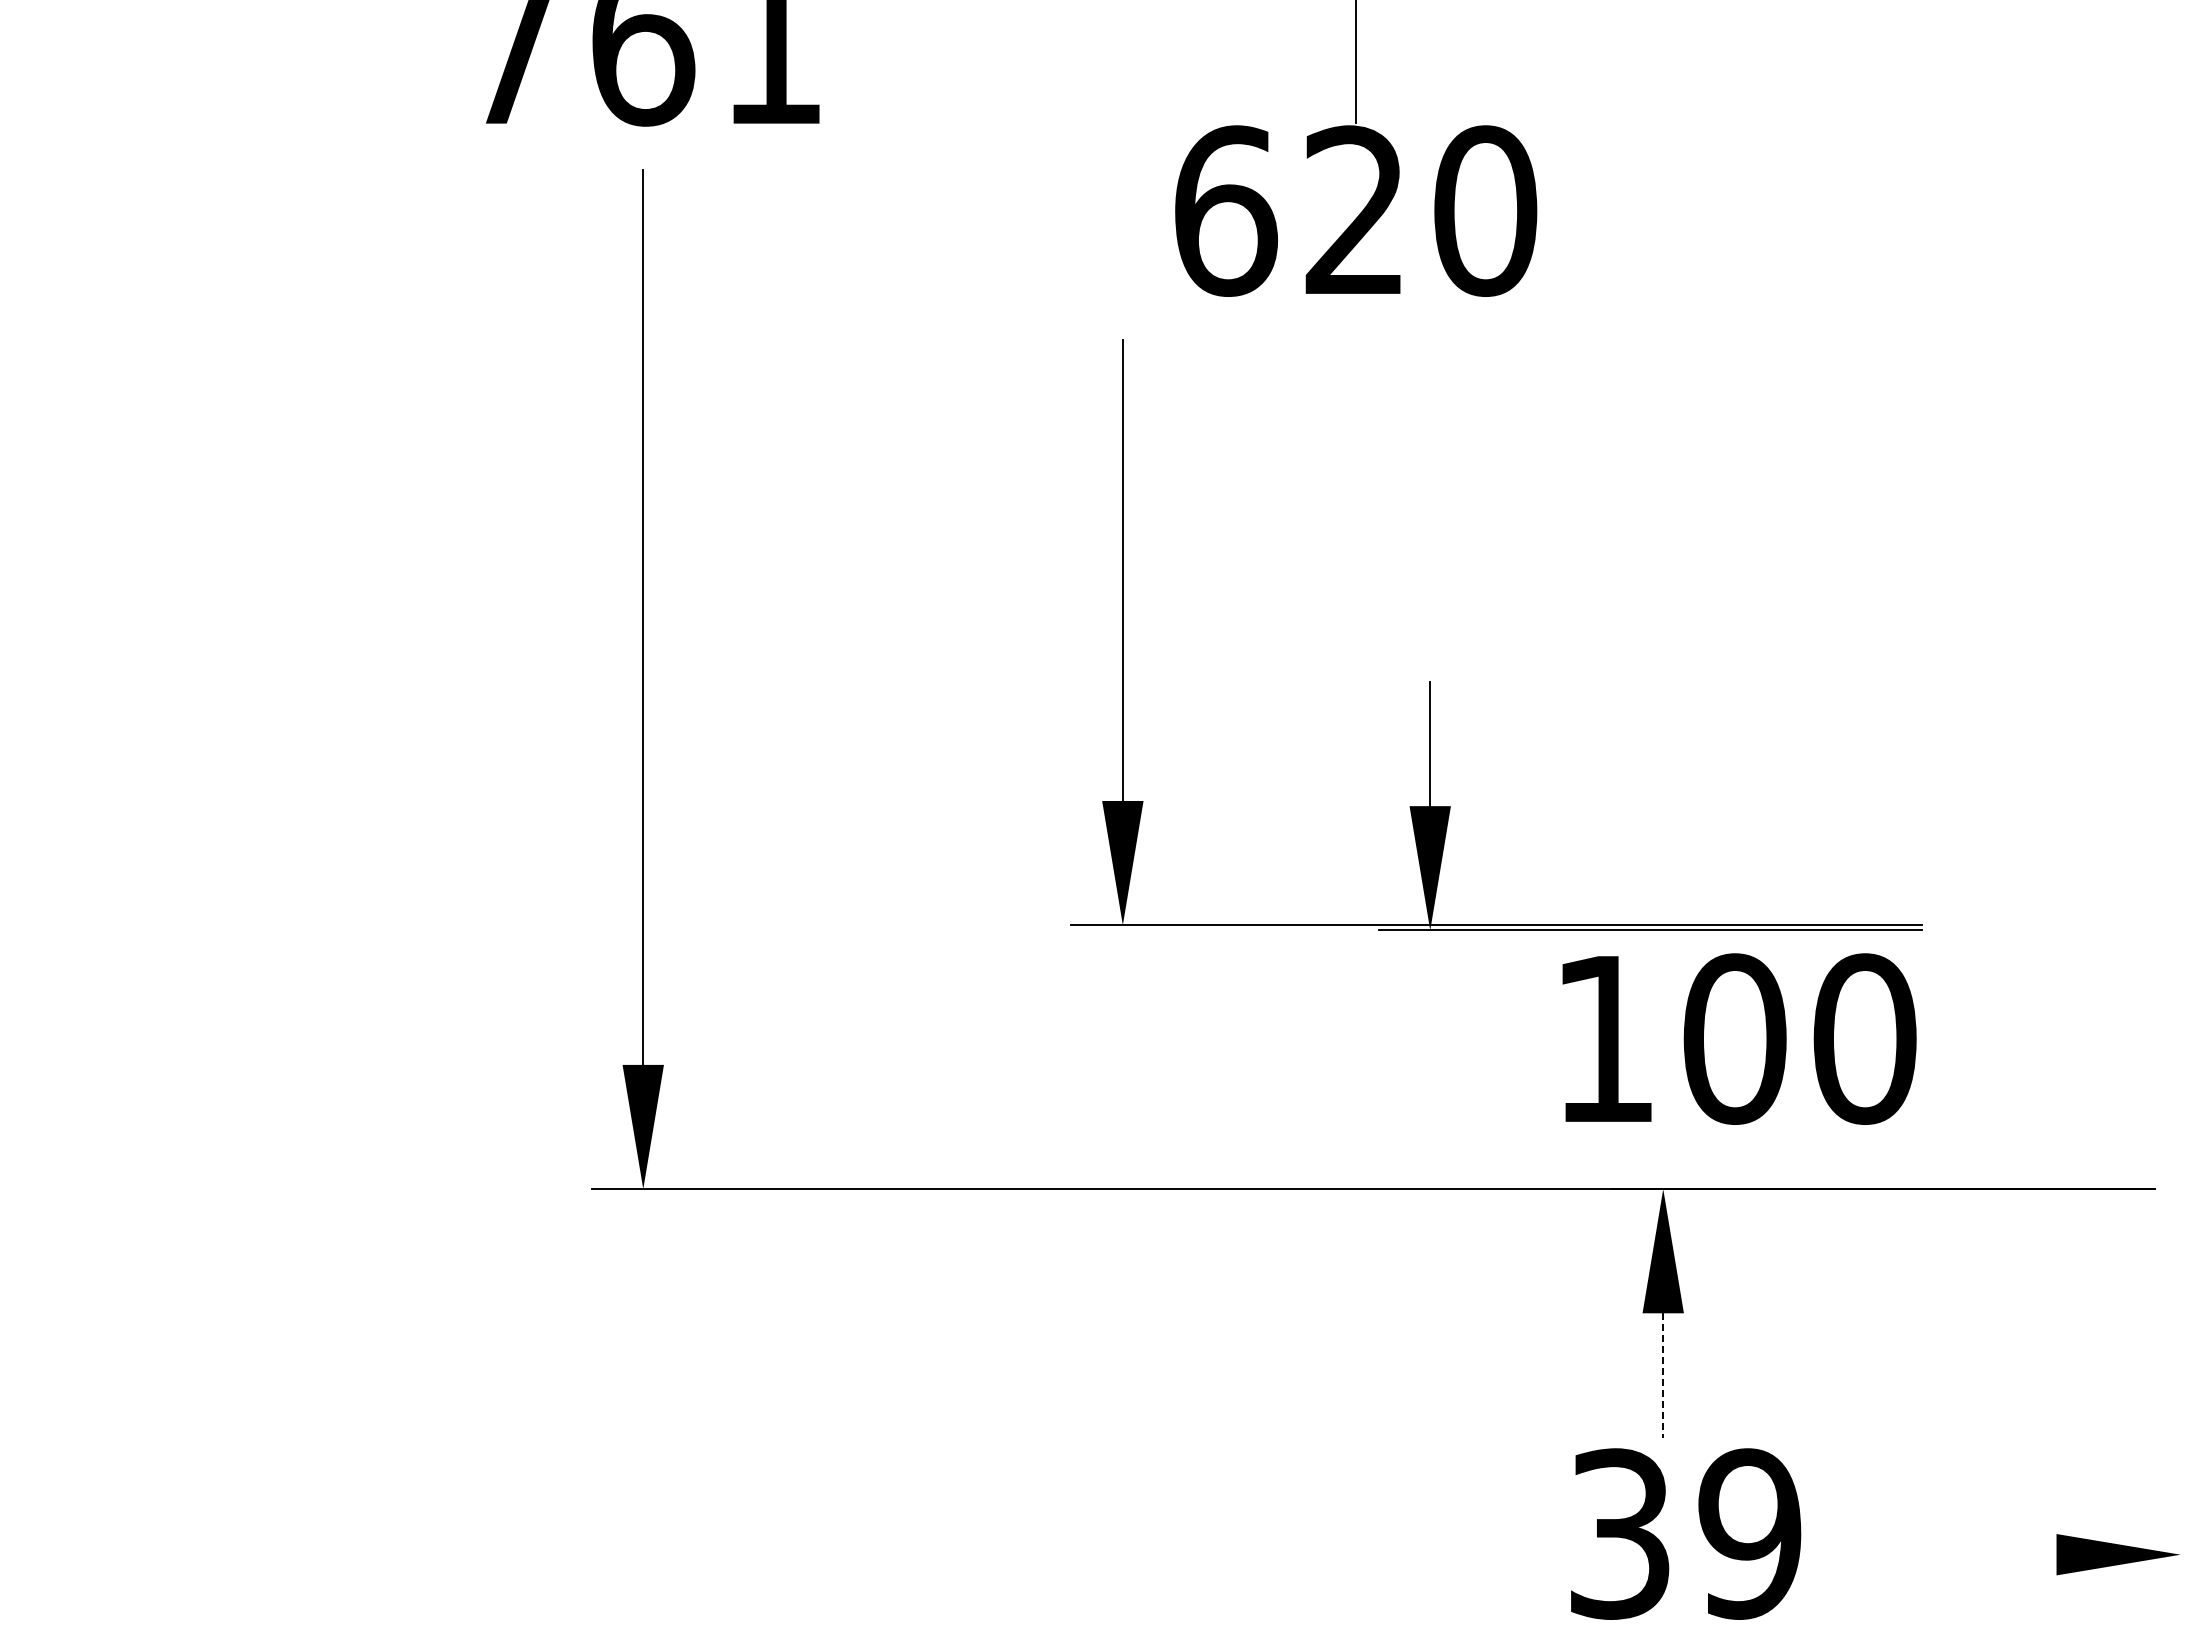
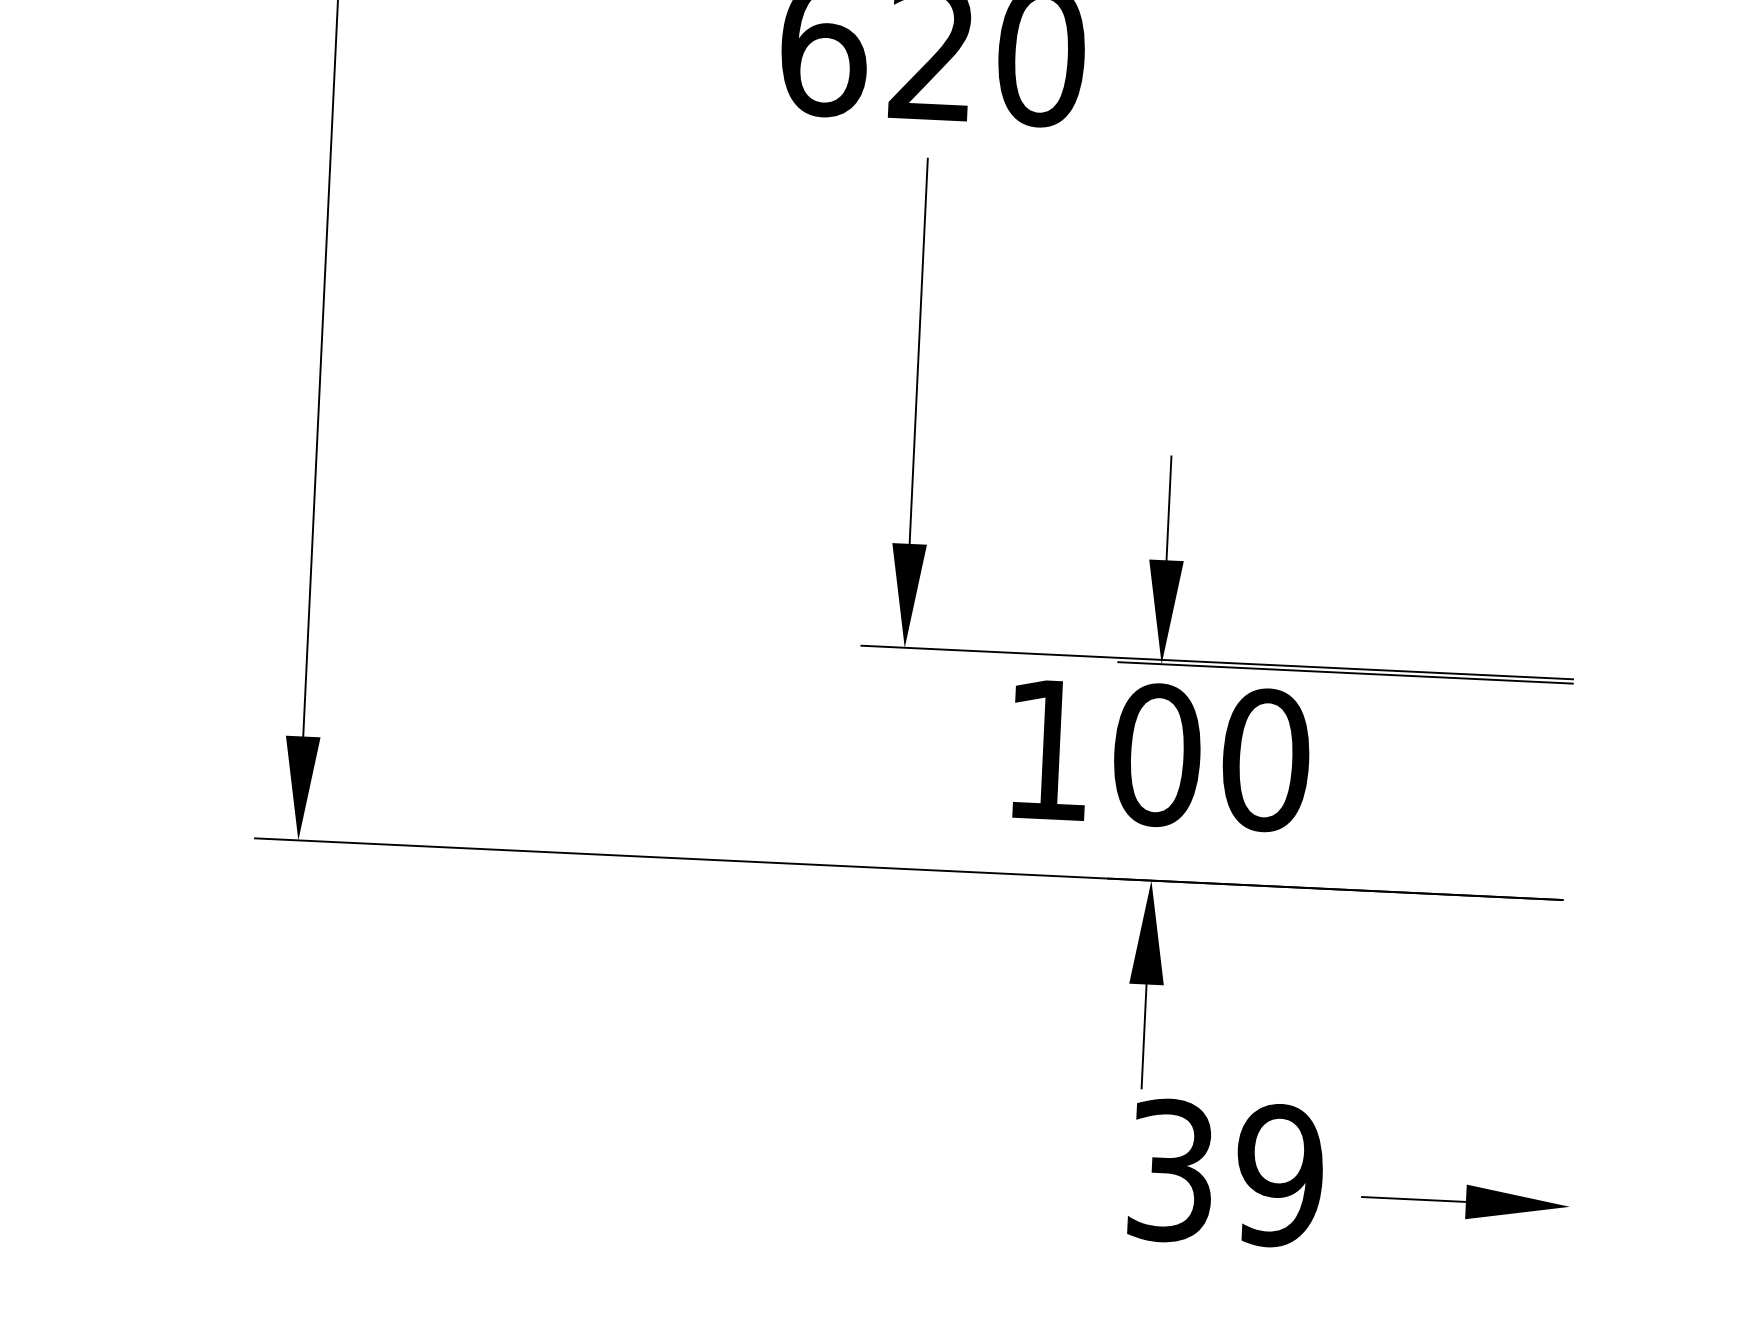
part: (1430, 681) -> (1171, 456), moved
text: (1739, 1038) -> (1160, 754), moved
line: (1663, 1375) -> (1144, 1036), dashed -> solid
text: (1686, 1533) -> (1226, 1172), moved
line: (1994, 1554) -> (1414, 1199), added

